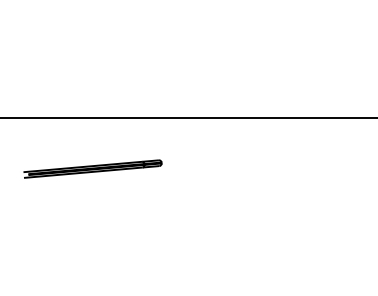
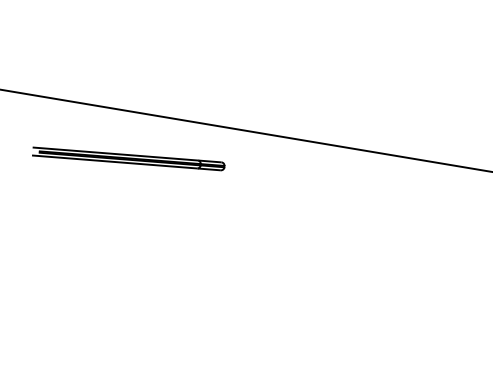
part: (92, 168) -> (128, 158), moved

